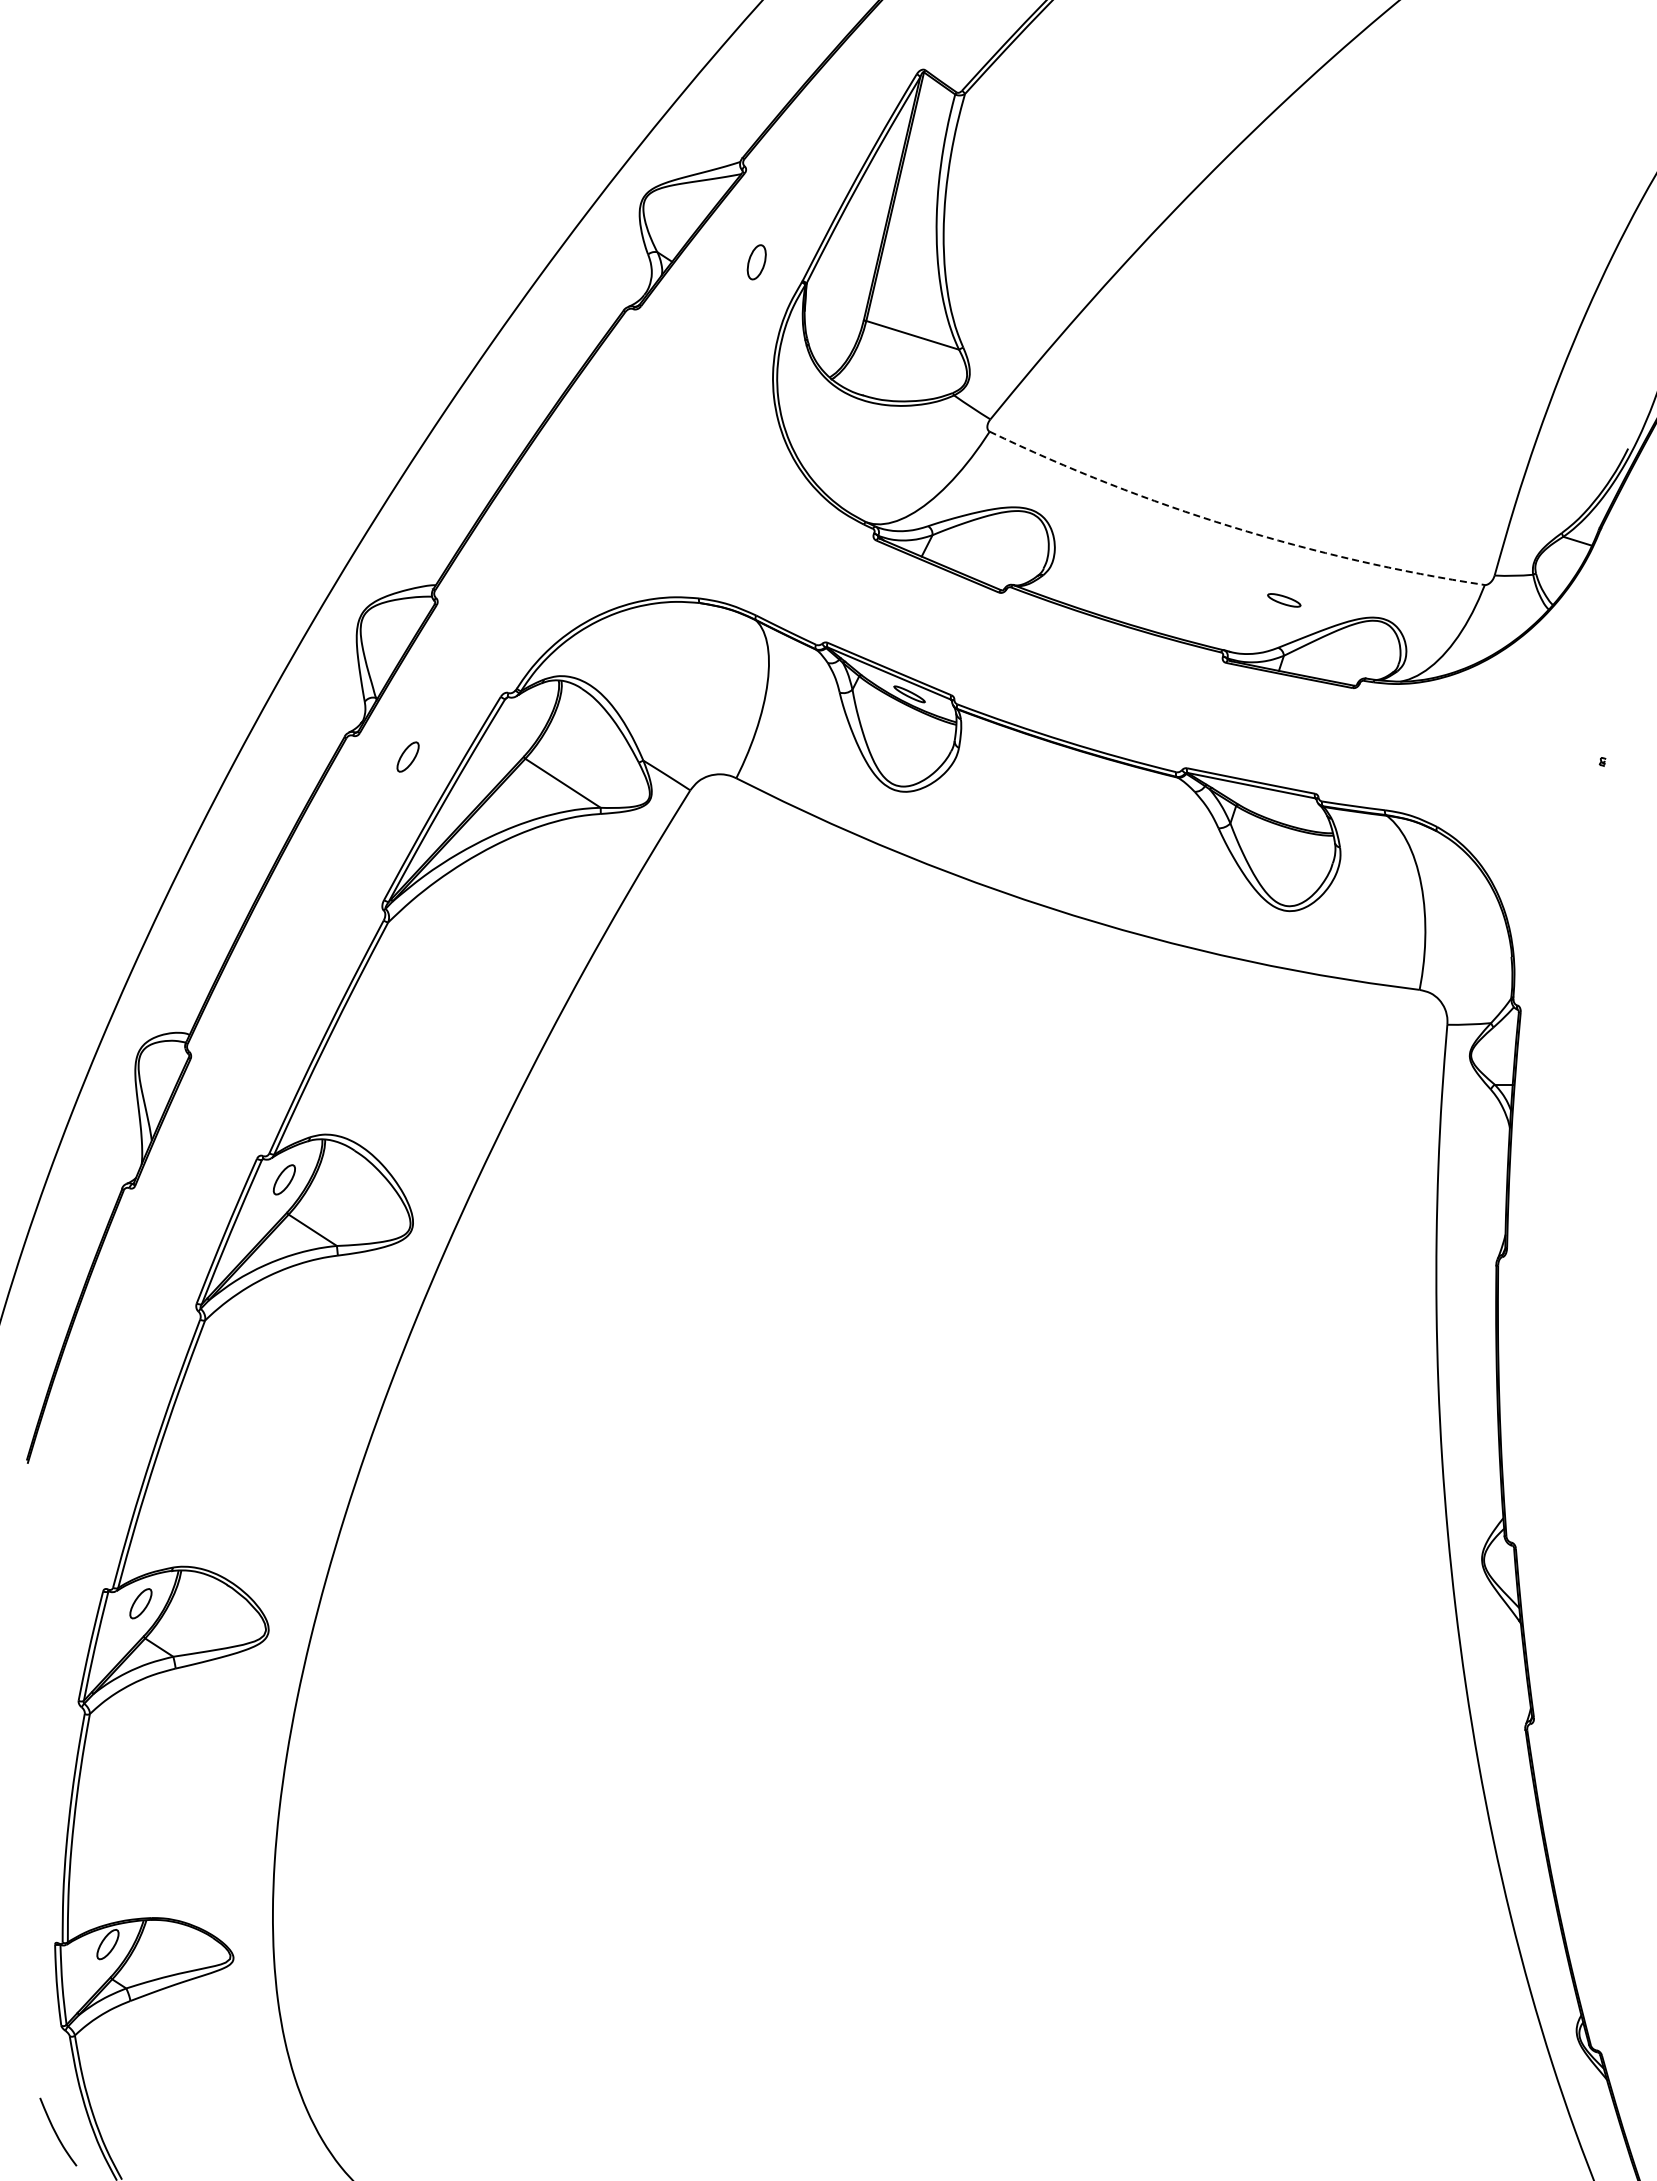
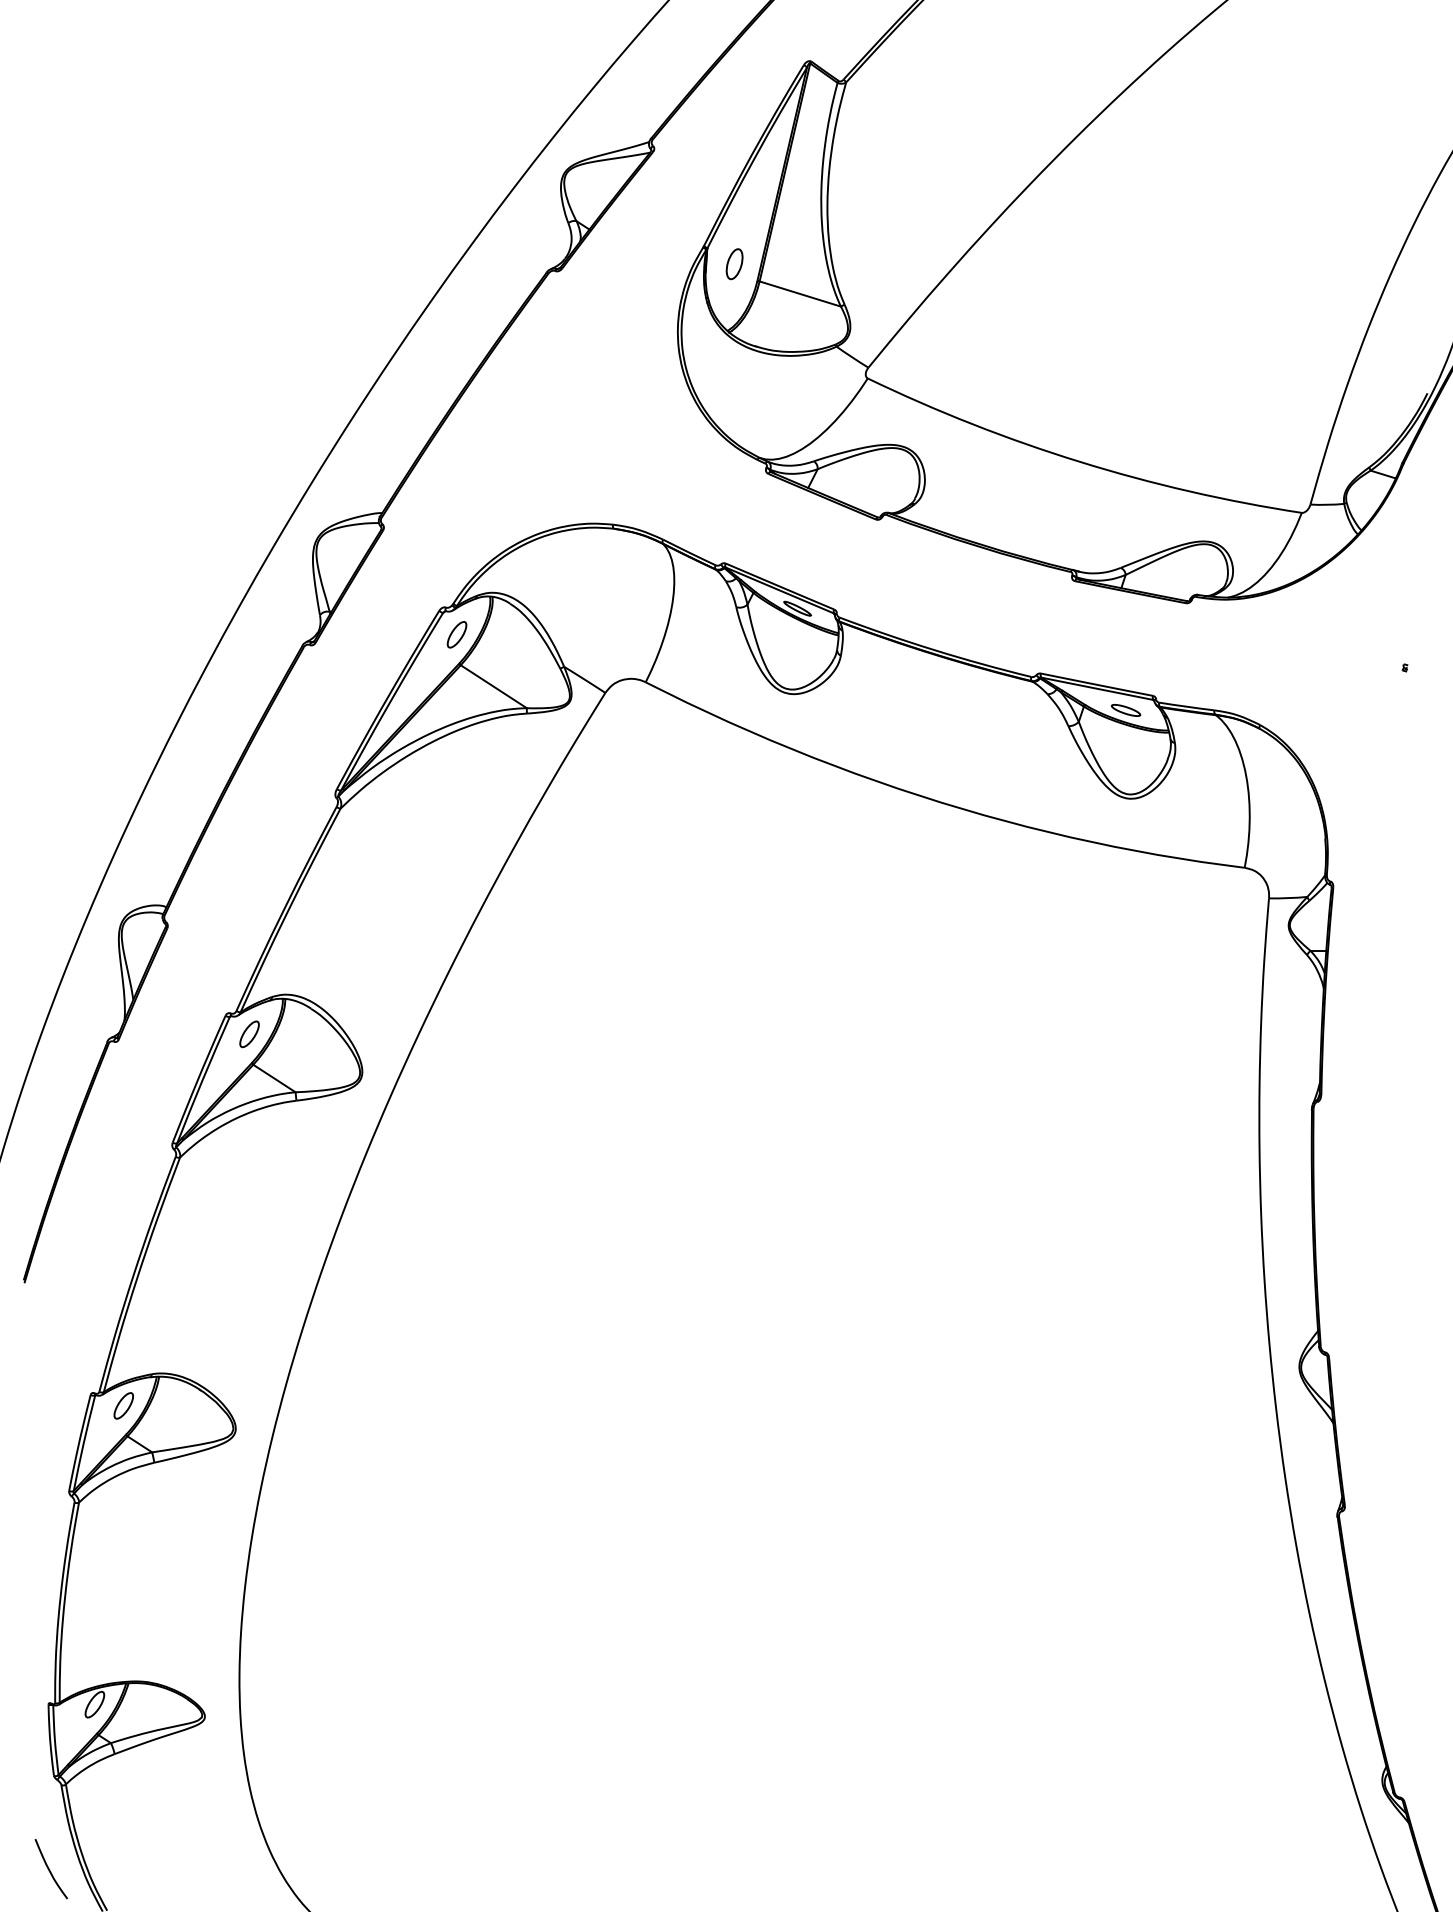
part: (756, 262) -> (734, 264), moved
arc: (1231, 526) -> (1079, 461), dashed -> solid
part: (1284, 600) -> (1126, 710), moved
part: (407, 756) -> (456, 634), moved

